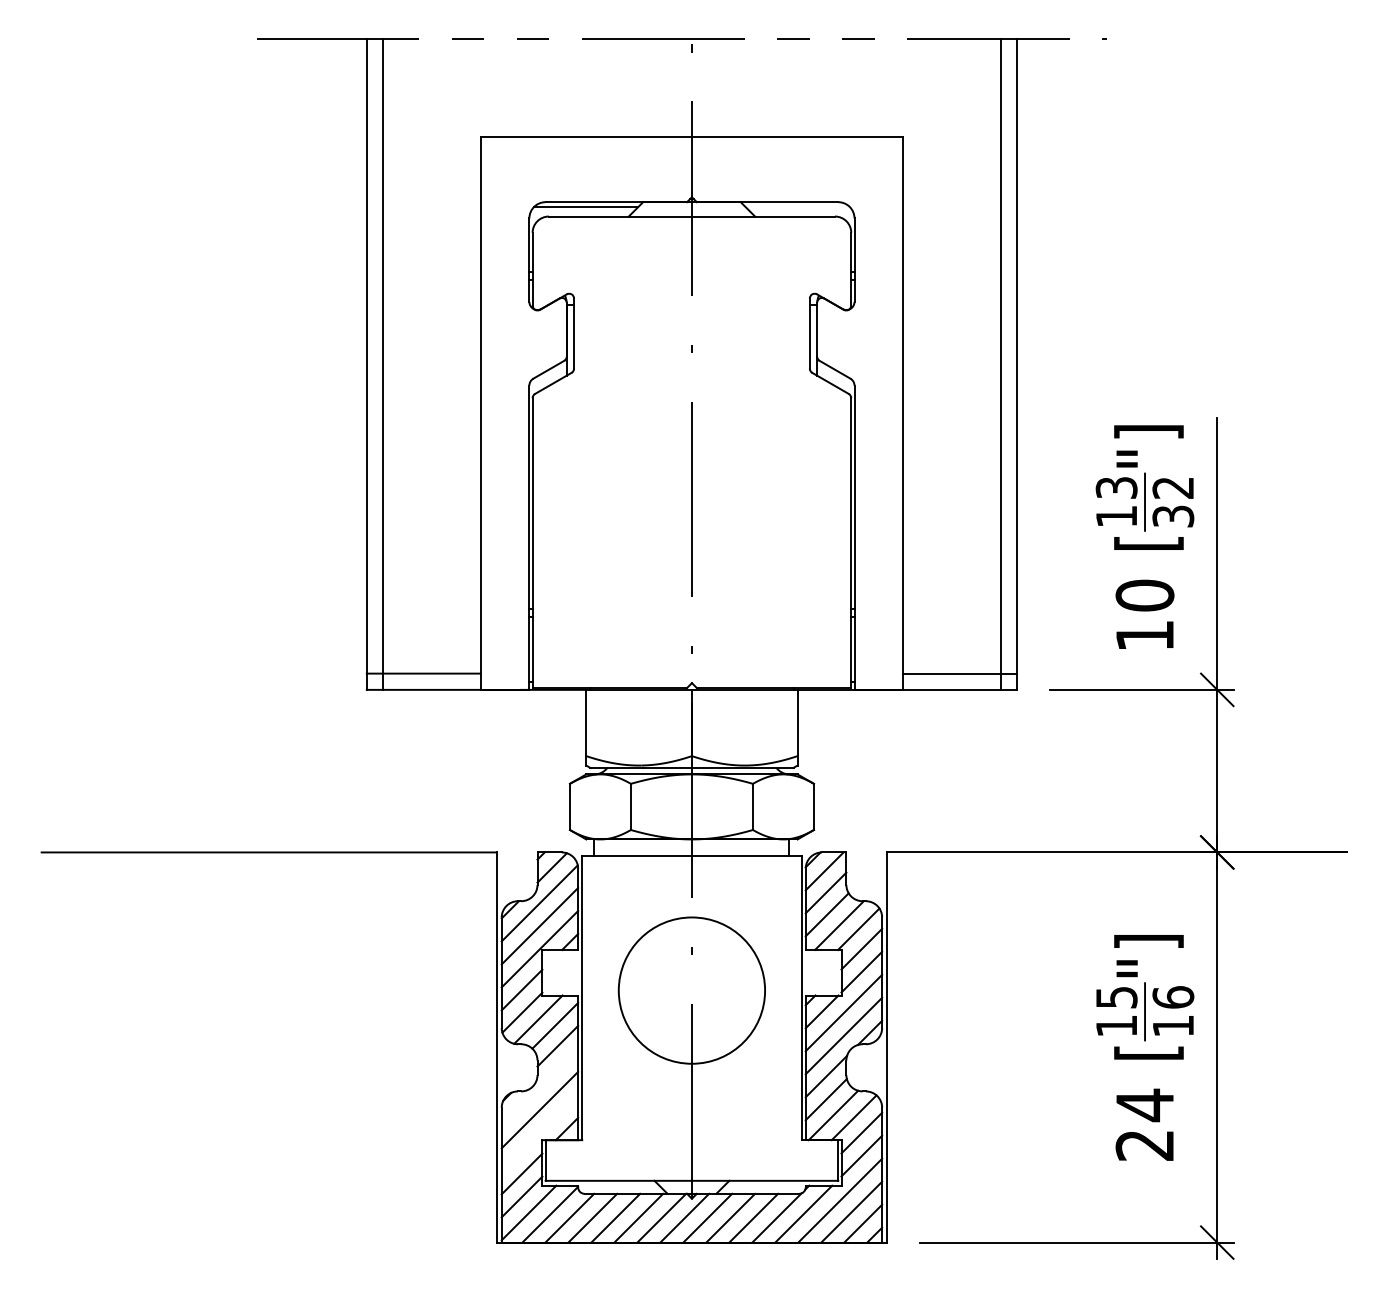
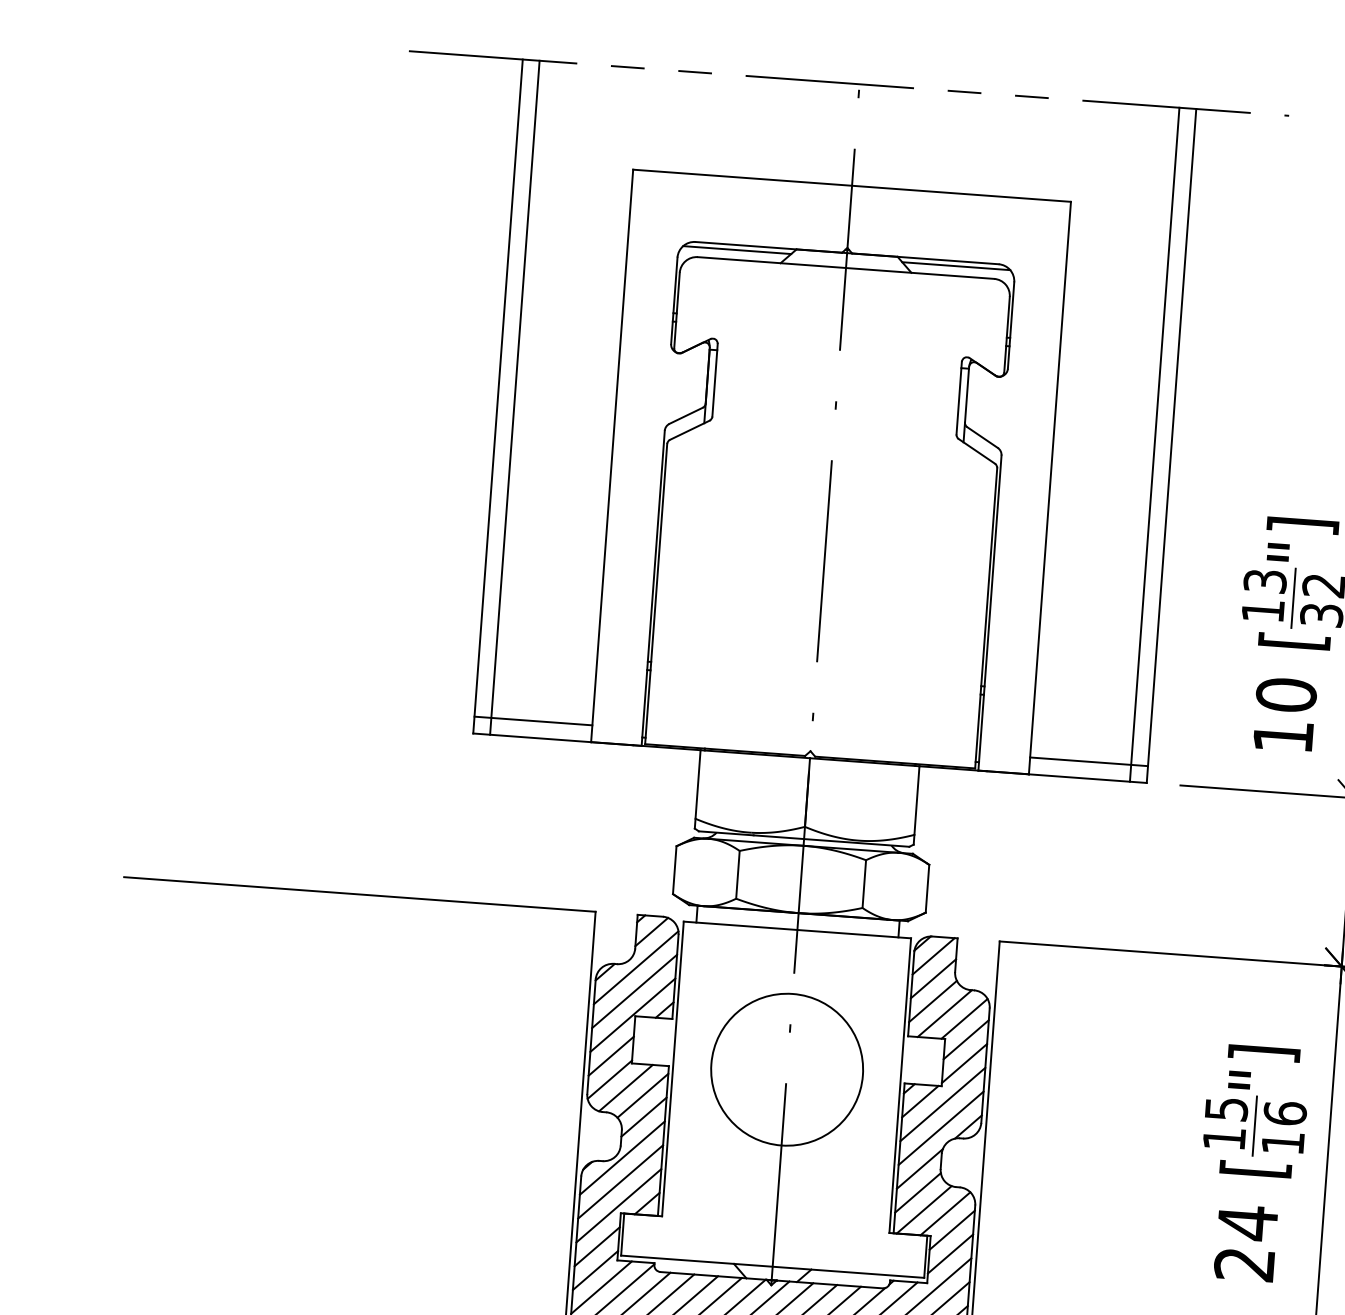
line: (797, 207) -> (956, 266), added
line: (539, 1086) -> (621, 1157), added
line: (539, 1132) -> (618, 1205), added

